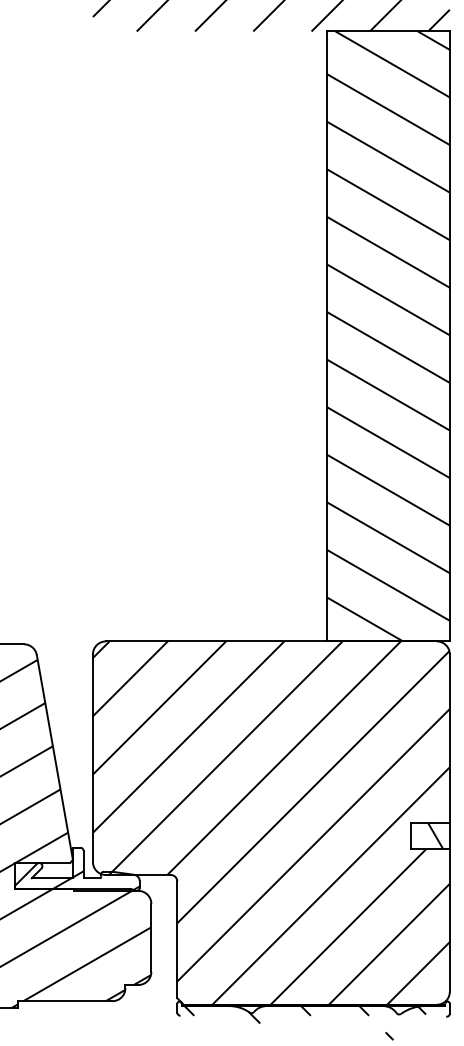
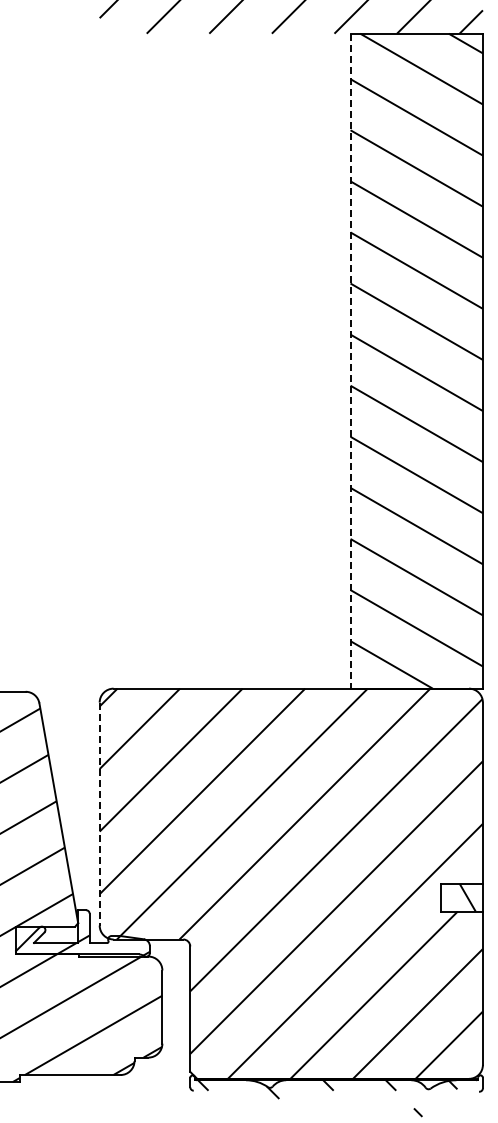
line: (326, 336) -> (350, 361), solid -> dashed
line: (92, 758) -> (99, 814), solid -> dashed

